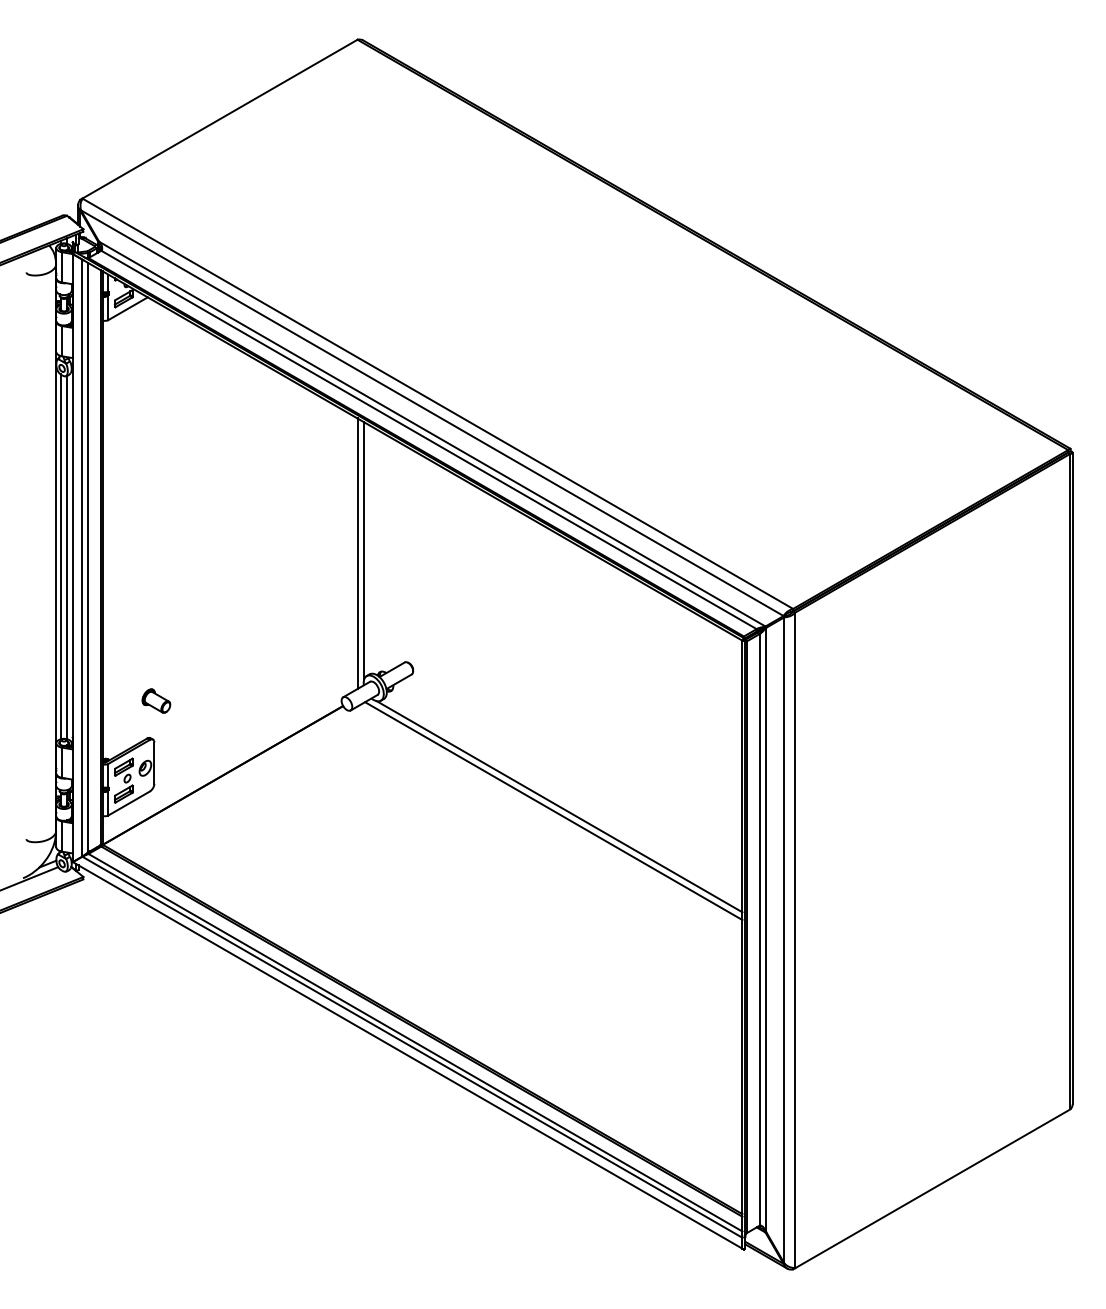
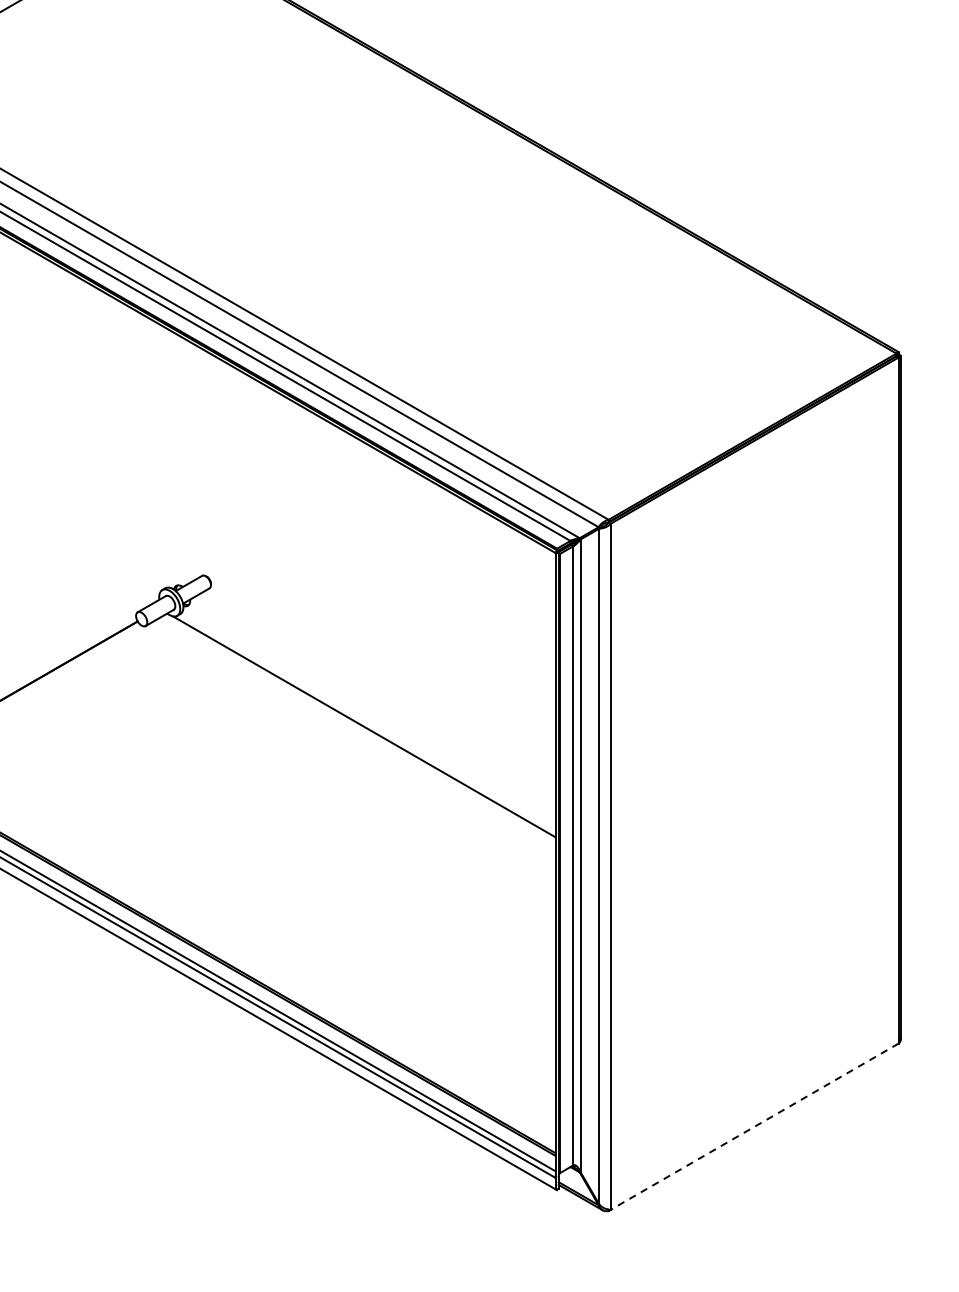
line: (364, 550) -> (160, 458), removed
line: (357, 553) -> (152, 461), removed
line: (553, 811) -> (357, 731), removed
line: (932, 1188) -> (754, 1126), solid -> dashed

